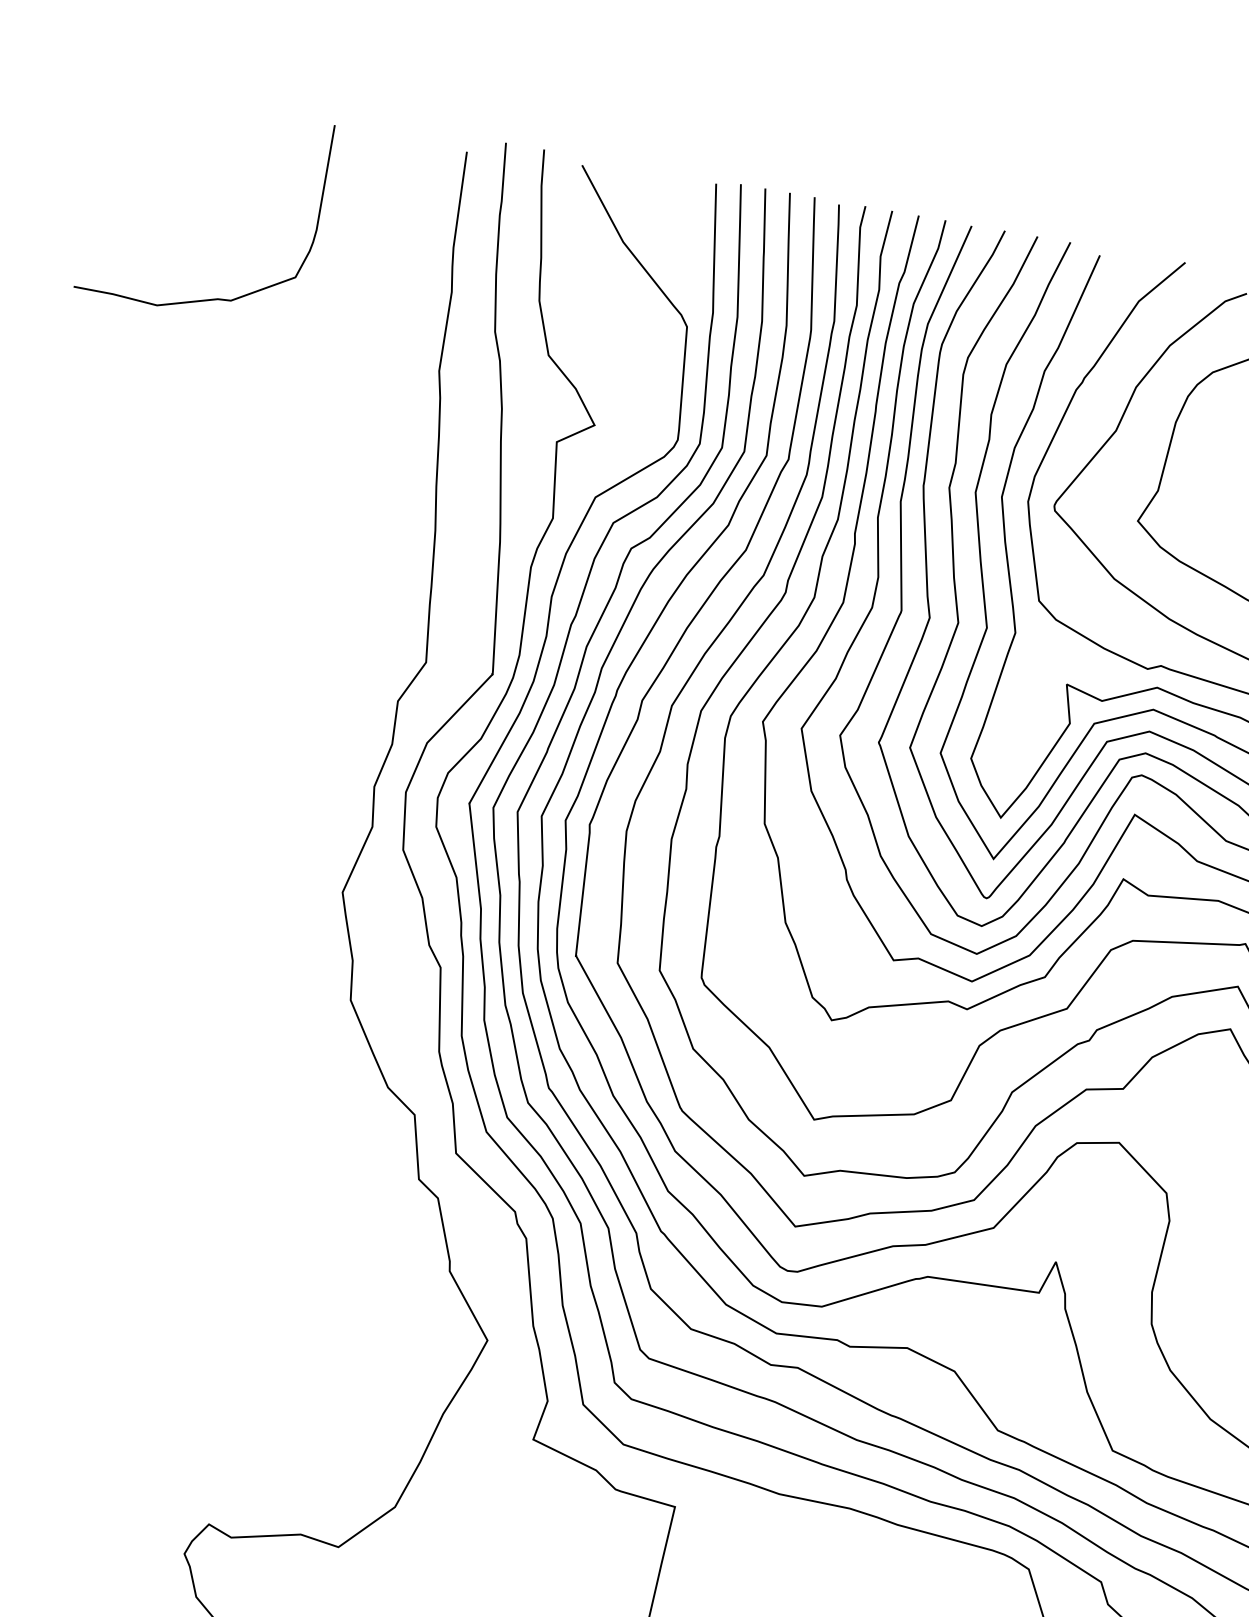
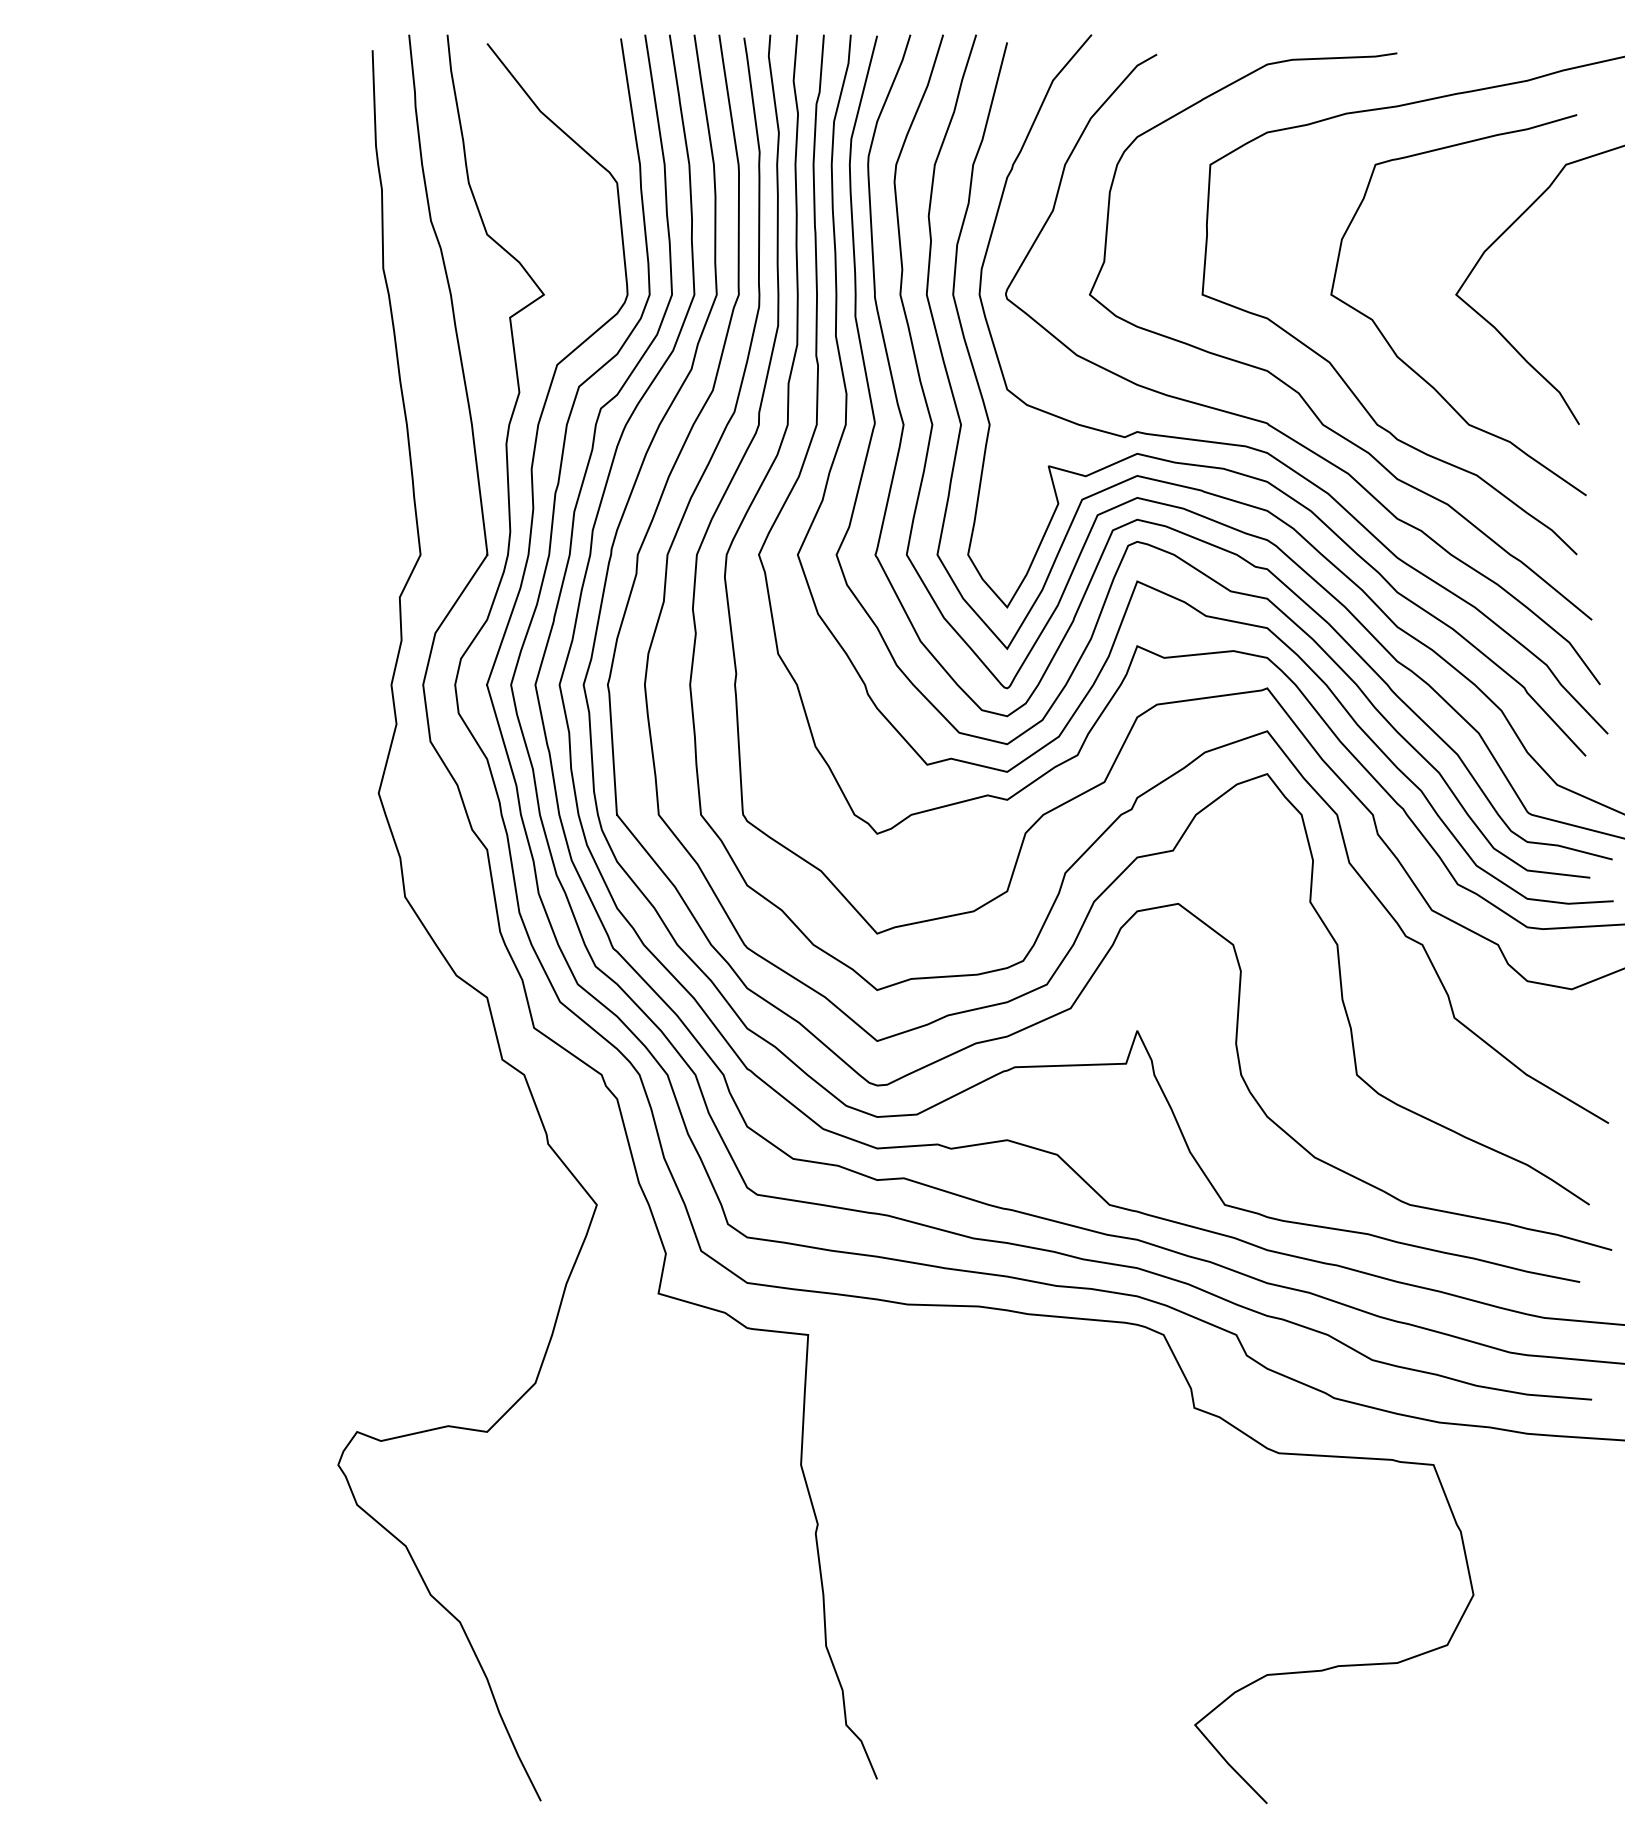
curve: (217, 297) -> (154, 235), removed

